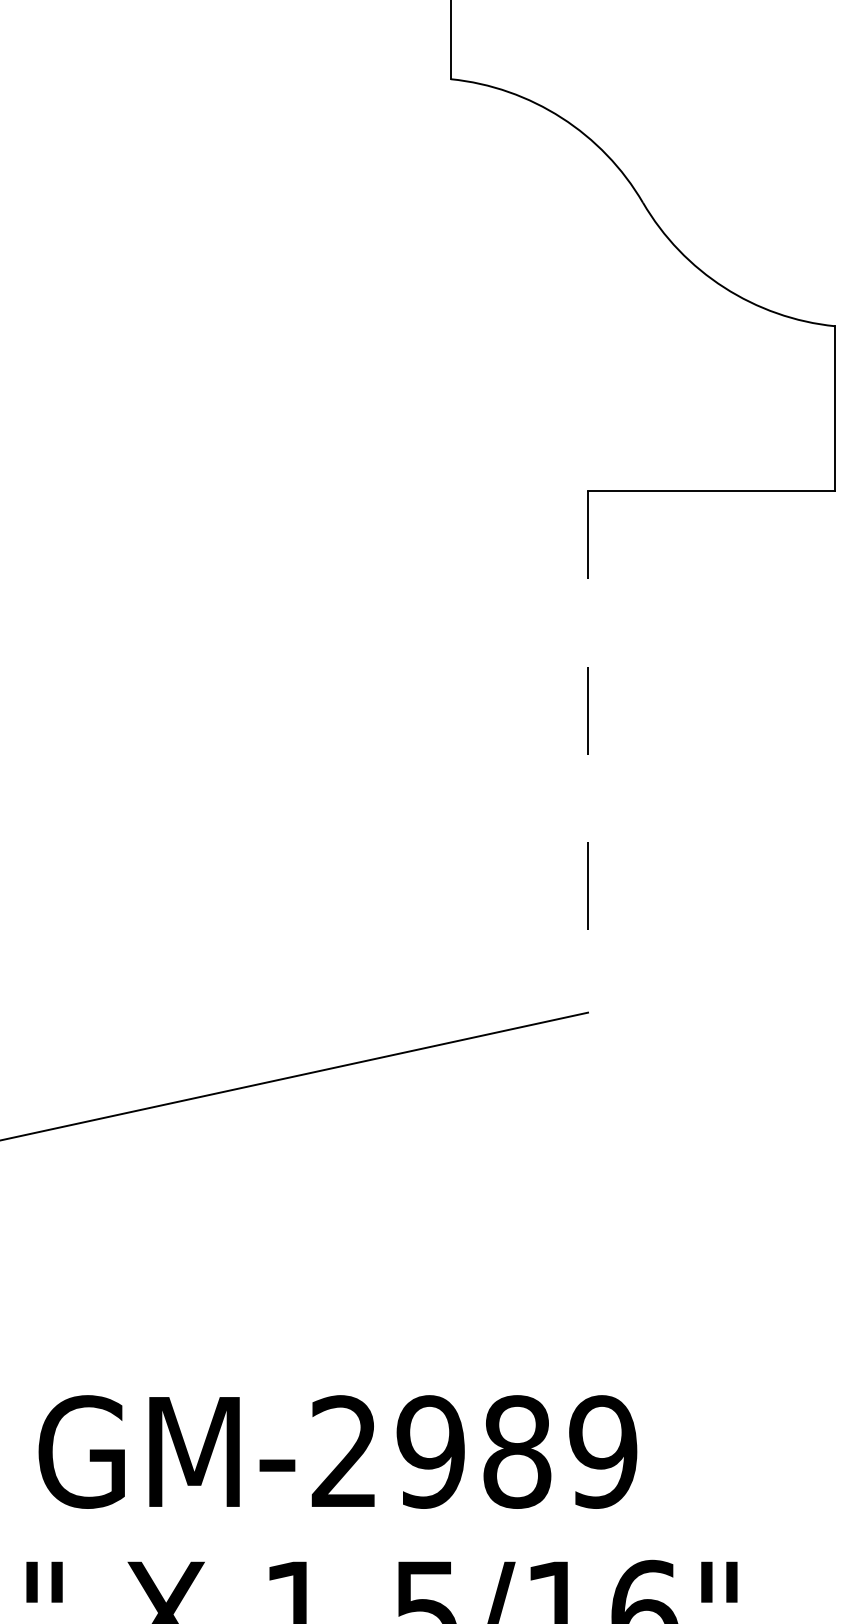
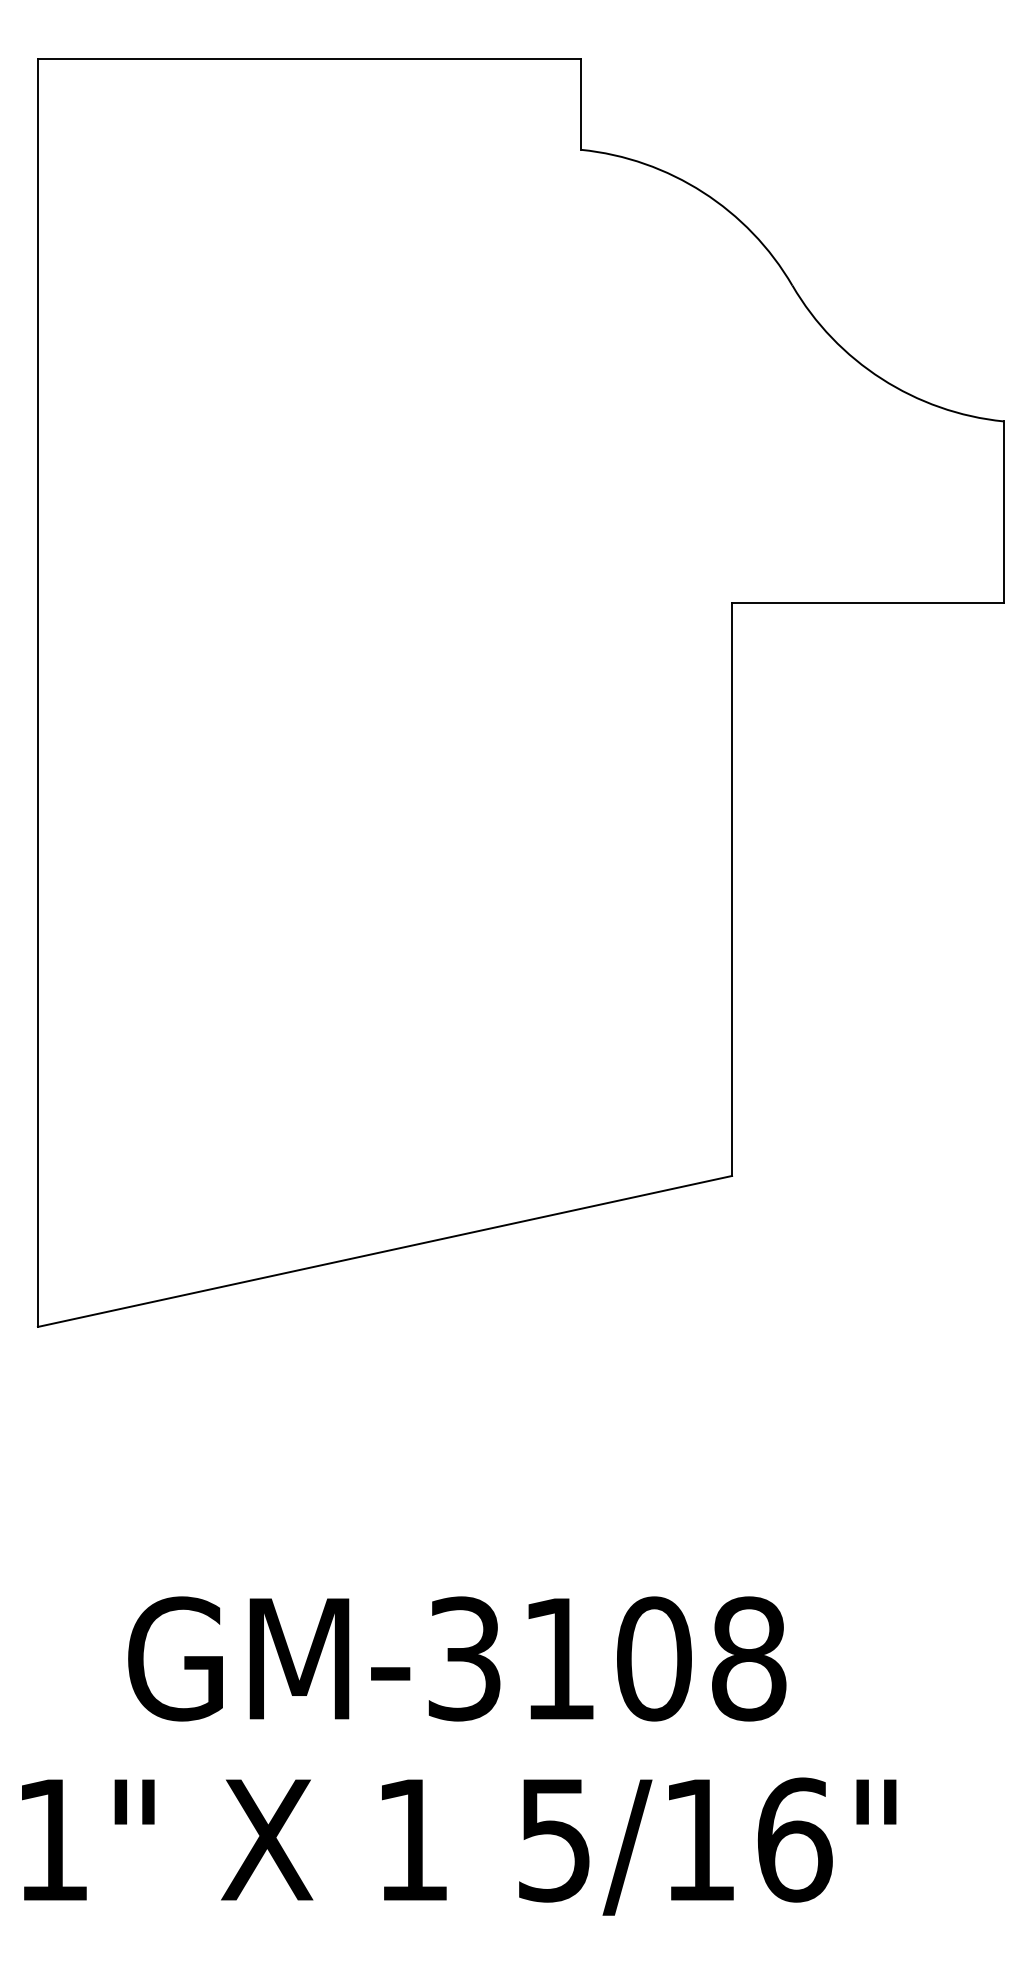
line: (588, 752) -> (732, 889), dashed -> solid
text: (474, 1451) -> (607, 1658), GM-2989 -> GM-3108

